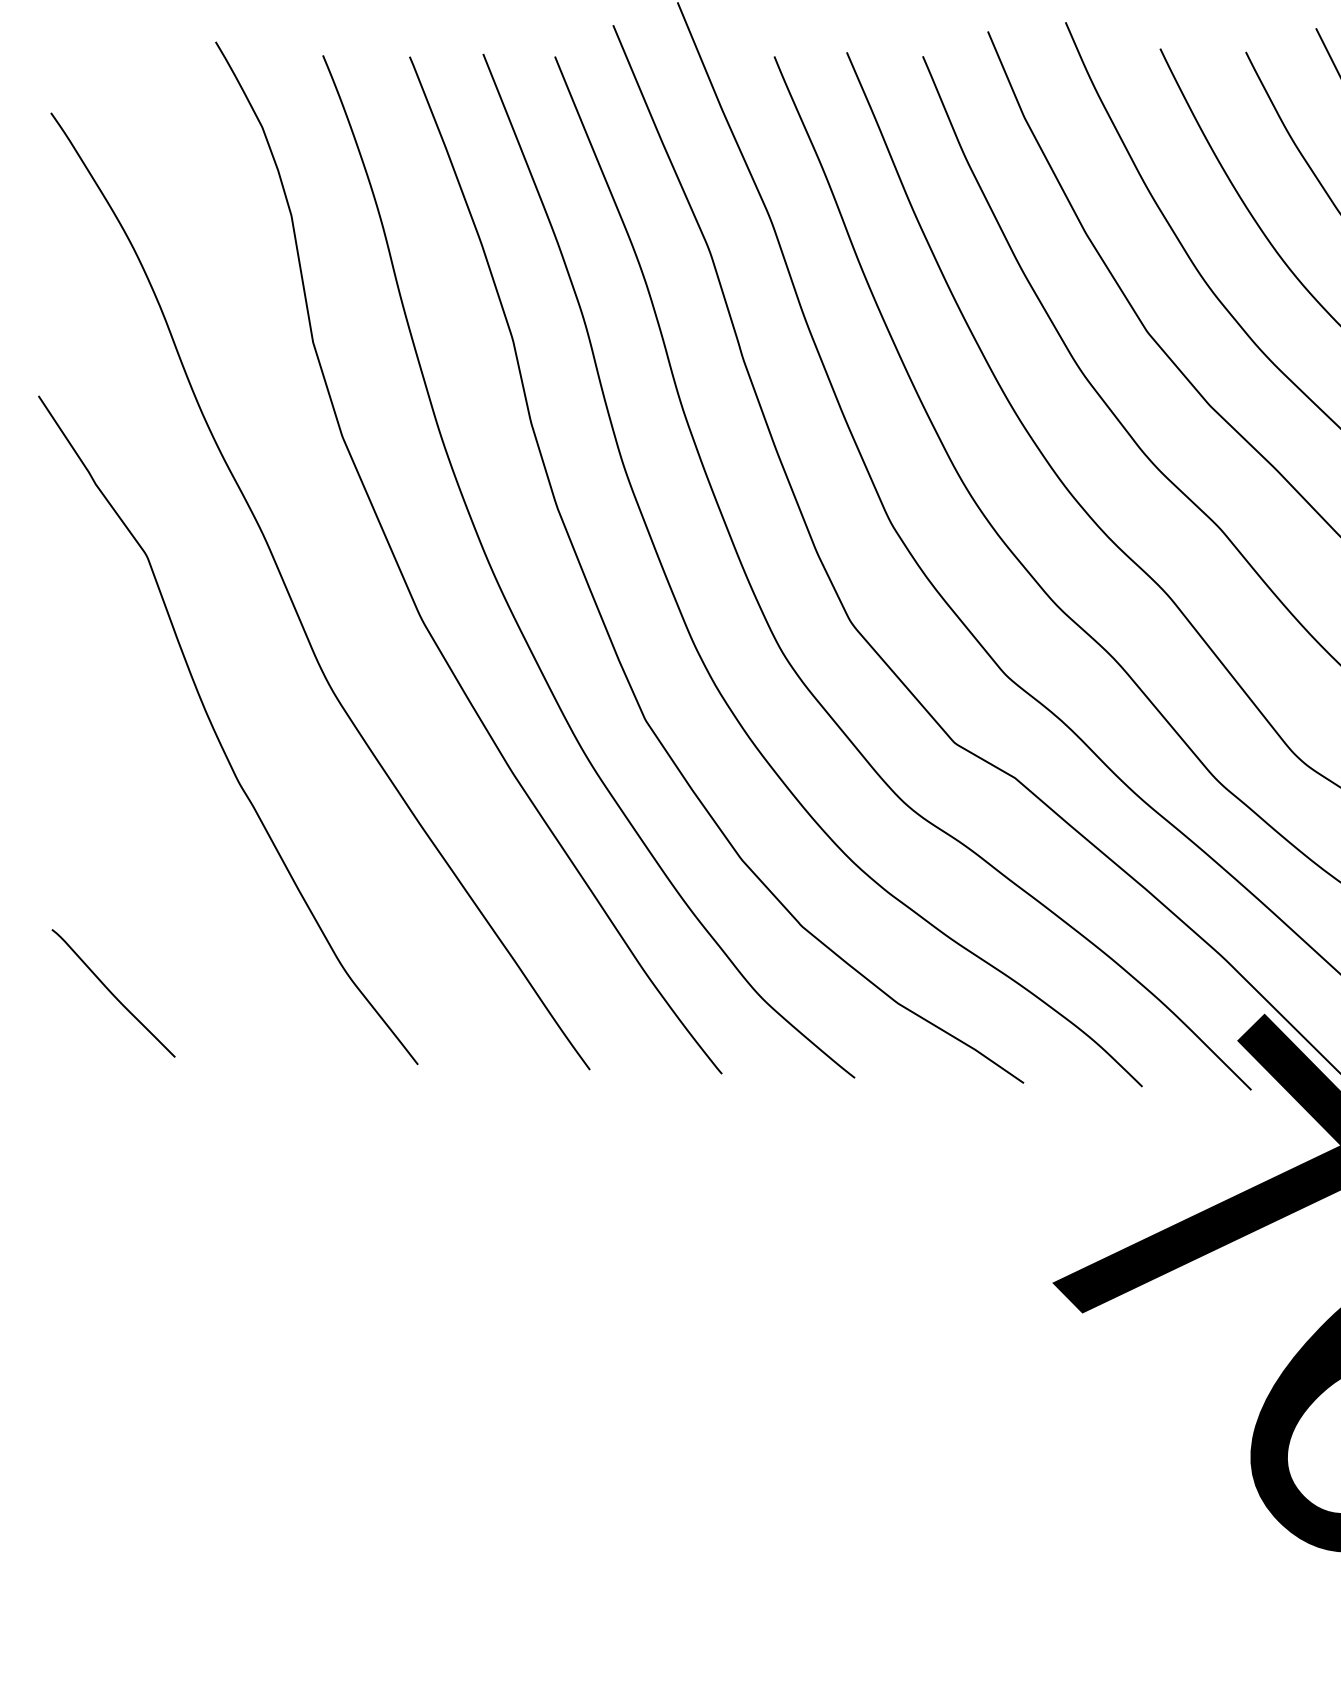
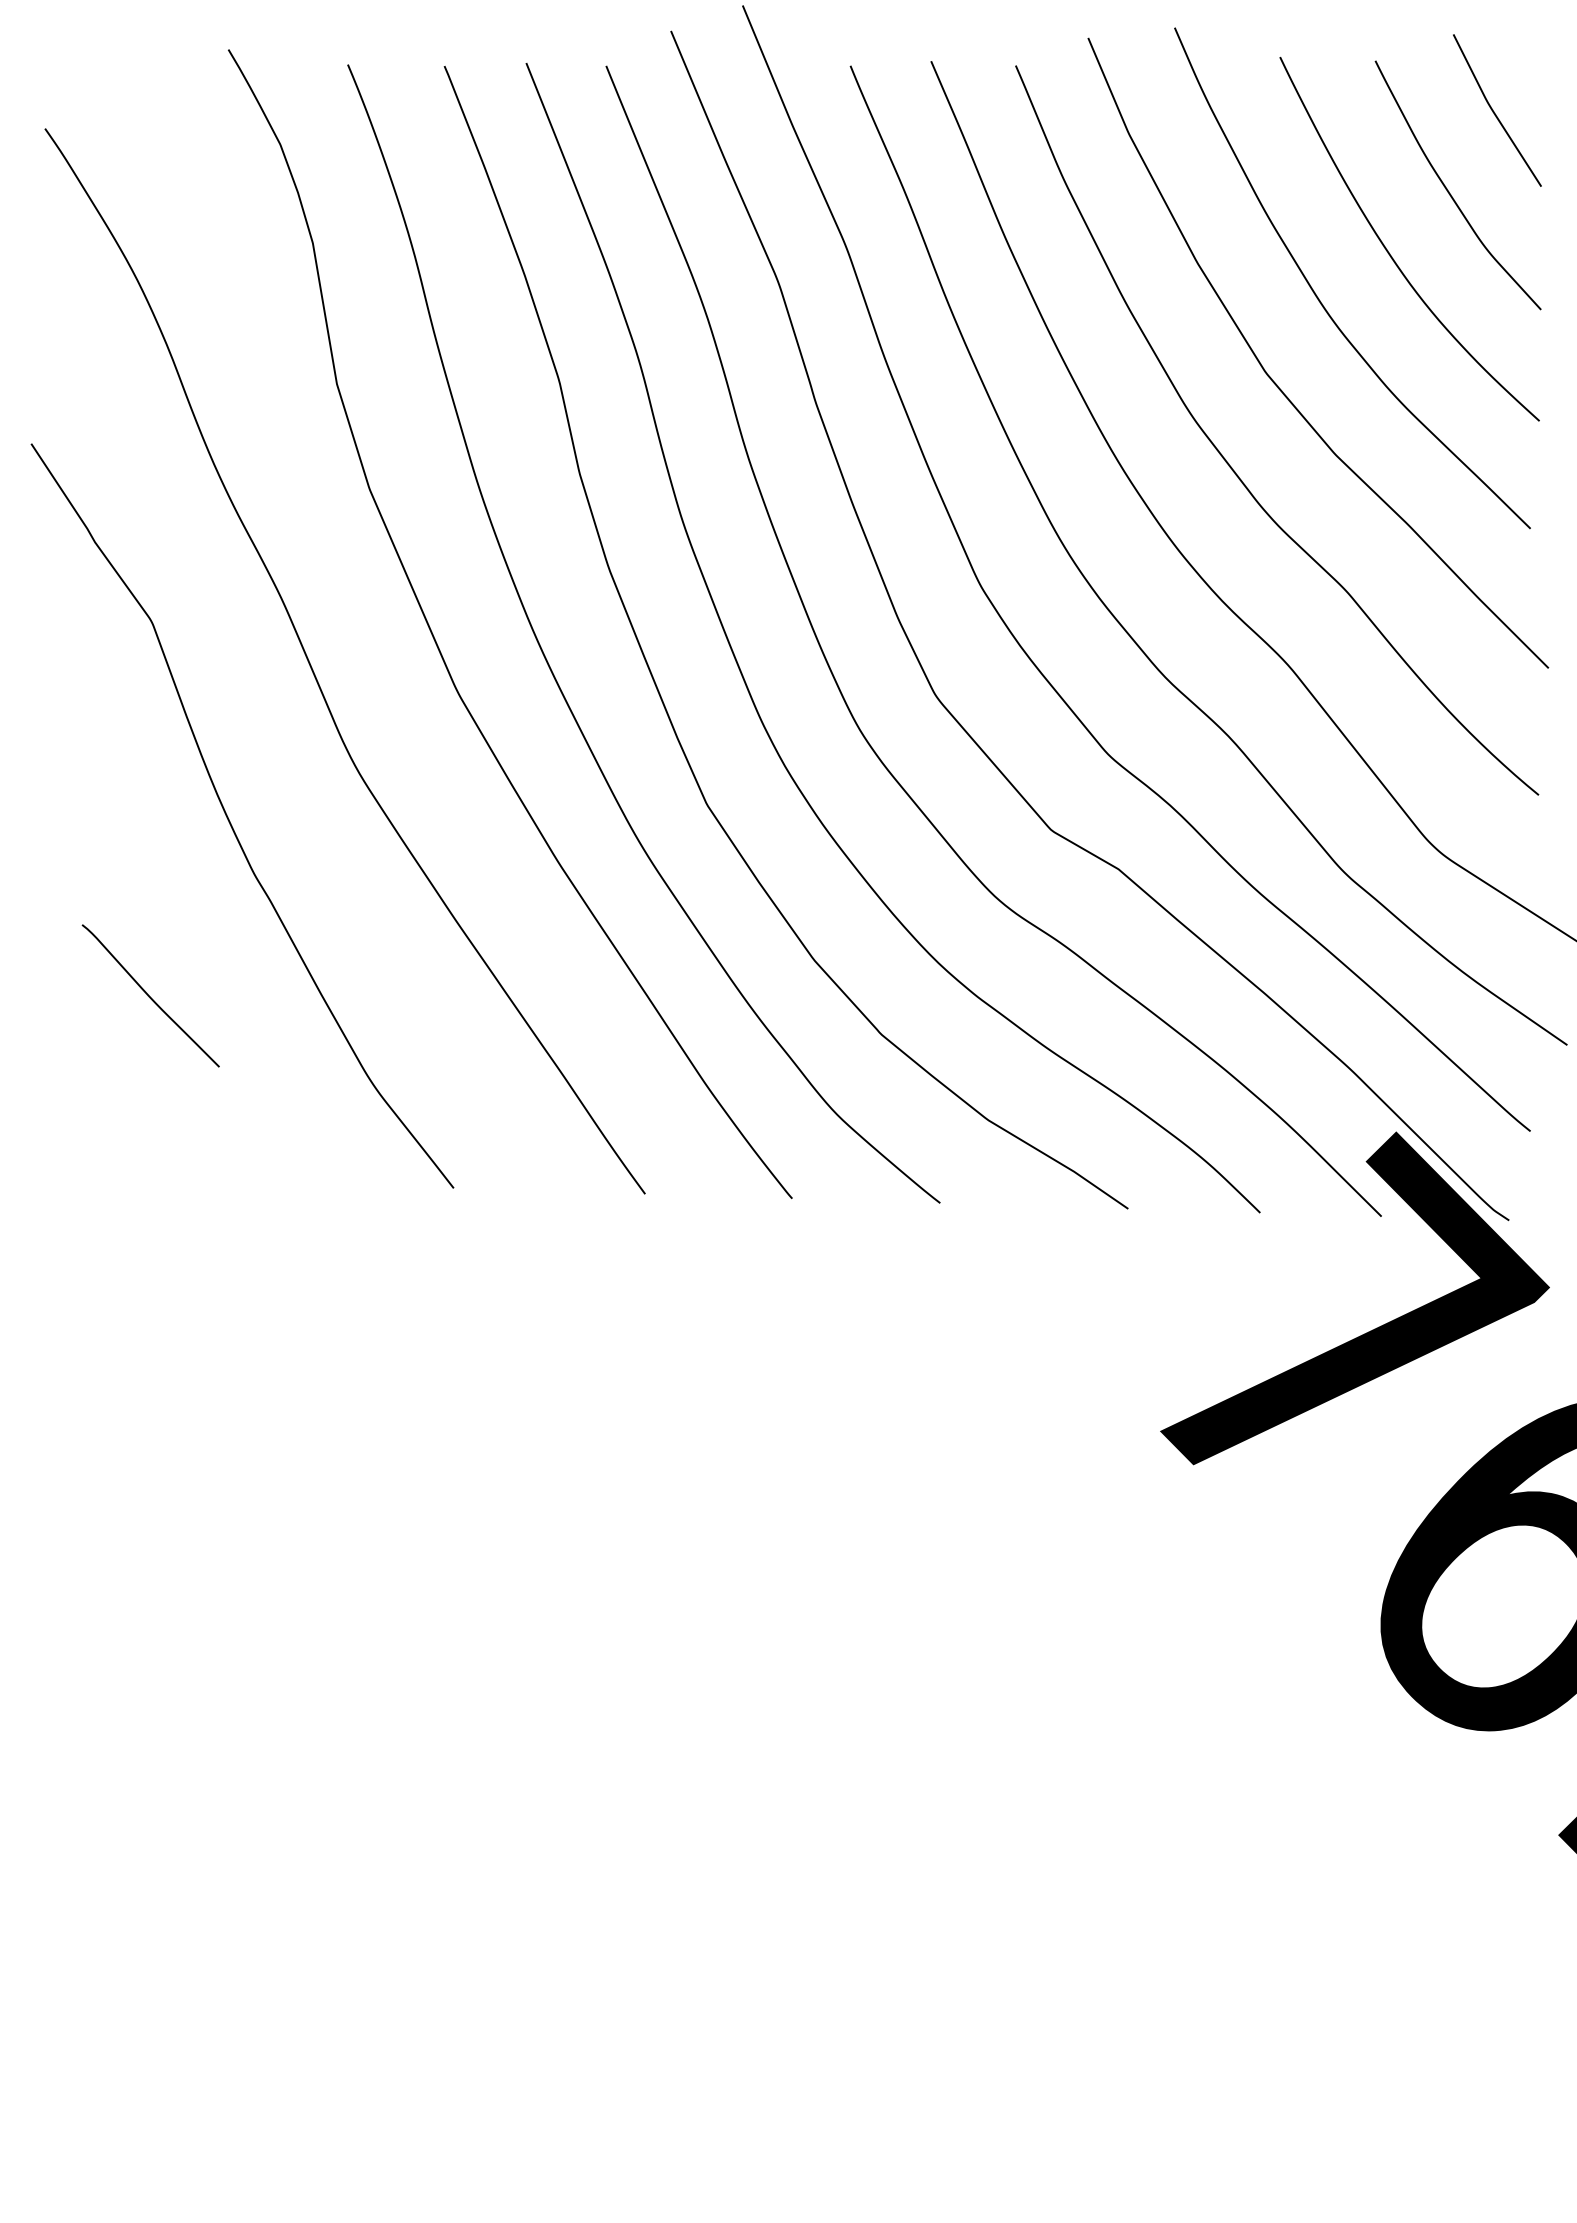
curve: (112, 993) -> (149, 995), moved

